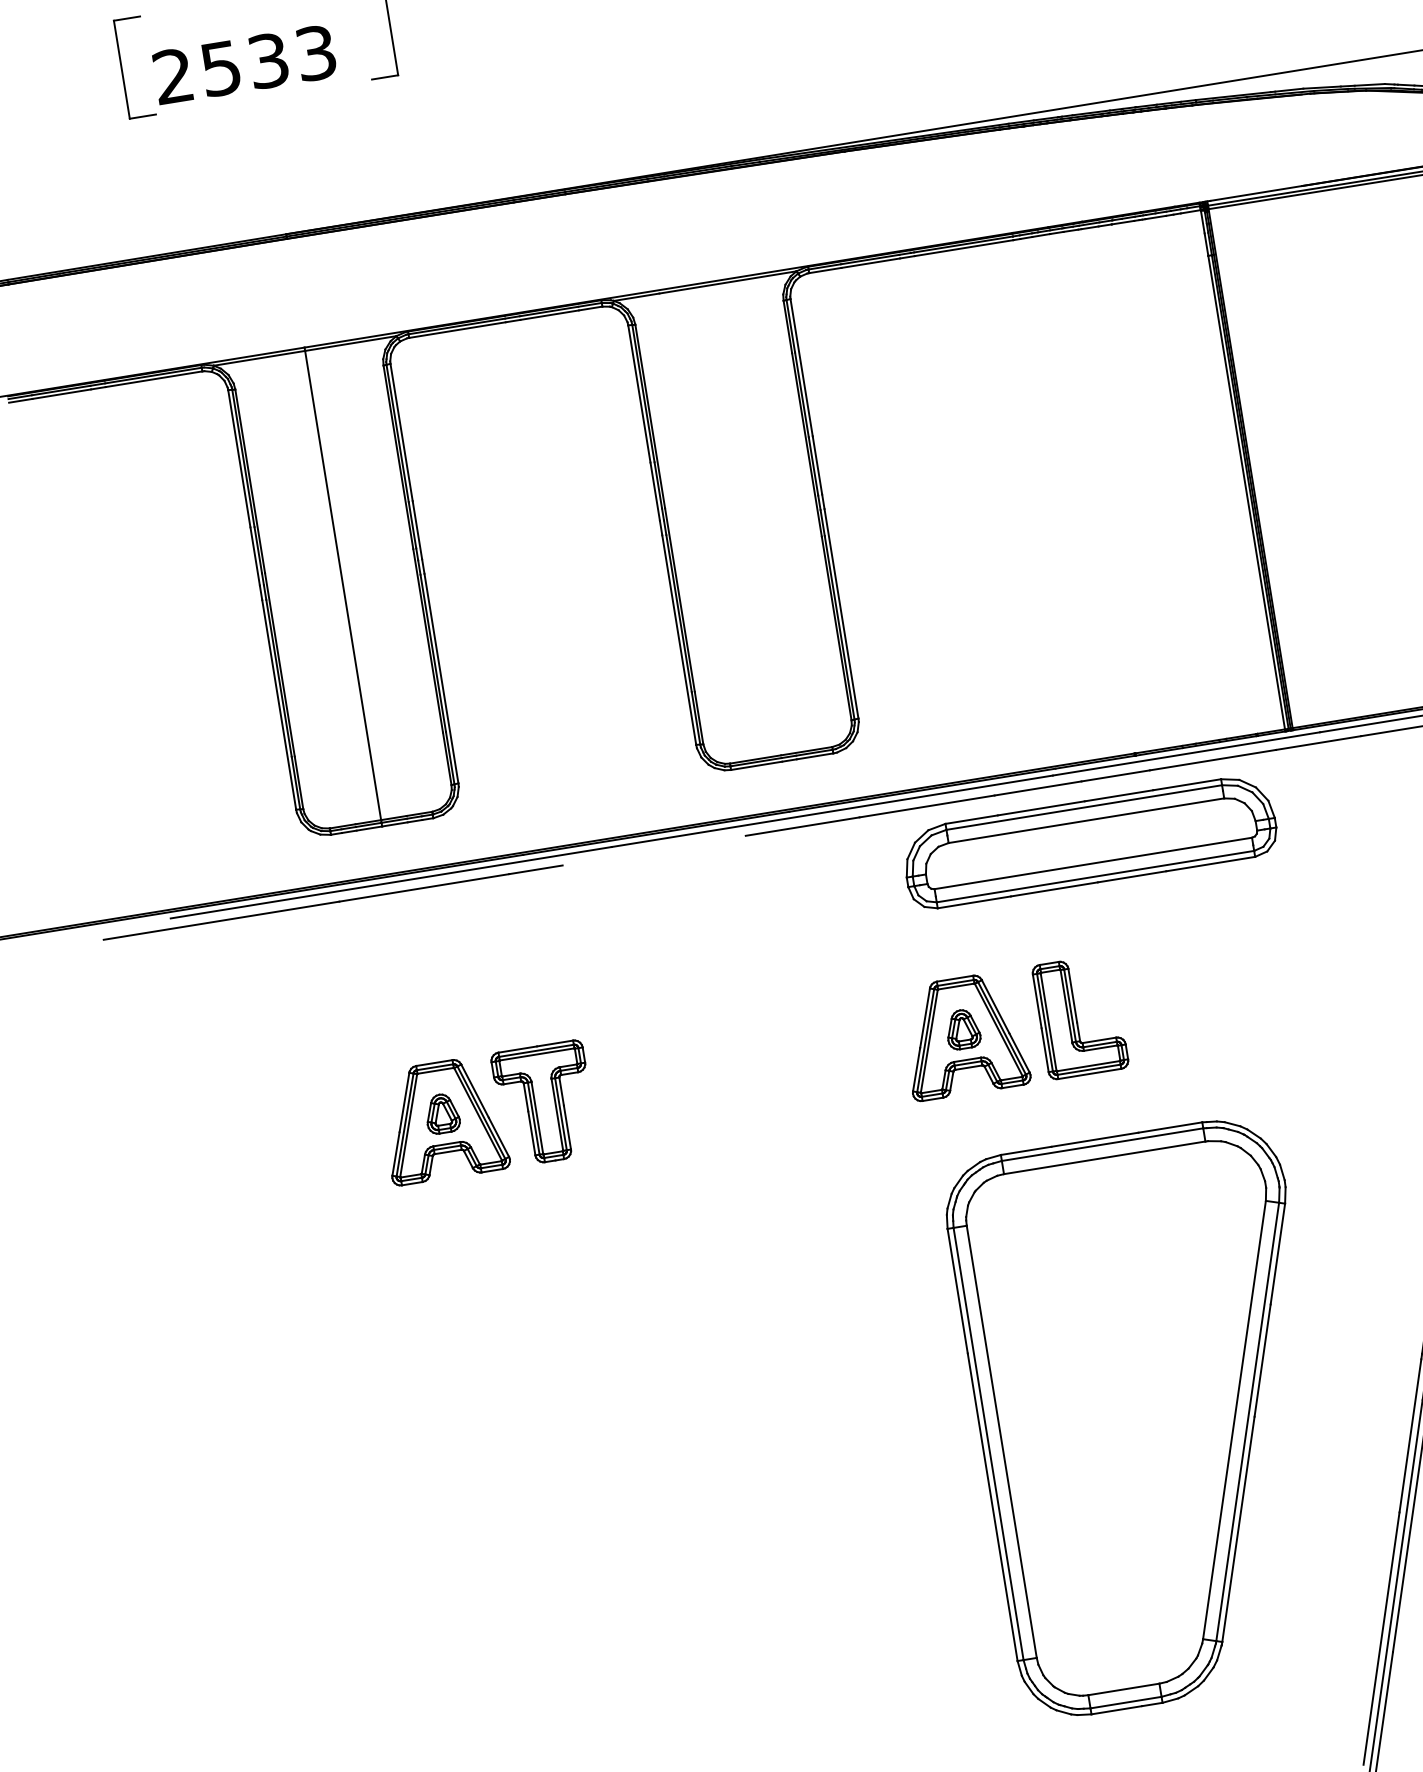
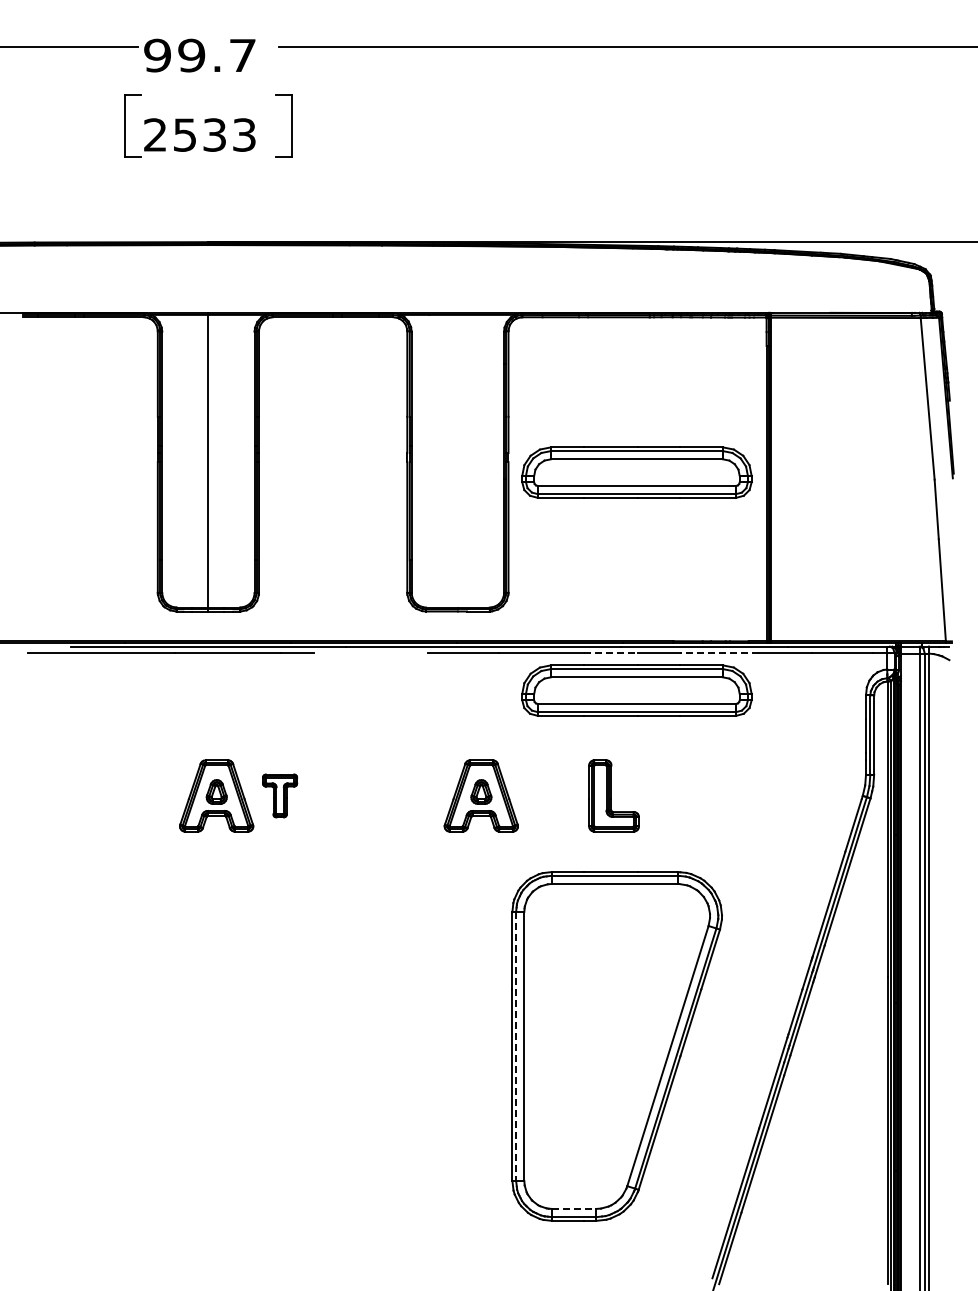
part: (1032, 492) -> (636, 472), added
line: (1212, 759) -> (719, 652), solid -> dashed
line: (1039, 787) -> (611, 652), solid -> dashed
part: (962, 1035) -> (480, 795), moved
part: (543, 1103) -> (279, 795), size x0.6
line: (989, 1443) -> (516, 1046), solid -> dashed
line: (1124, 1688) -> (574, 1208), solid -> dashed

